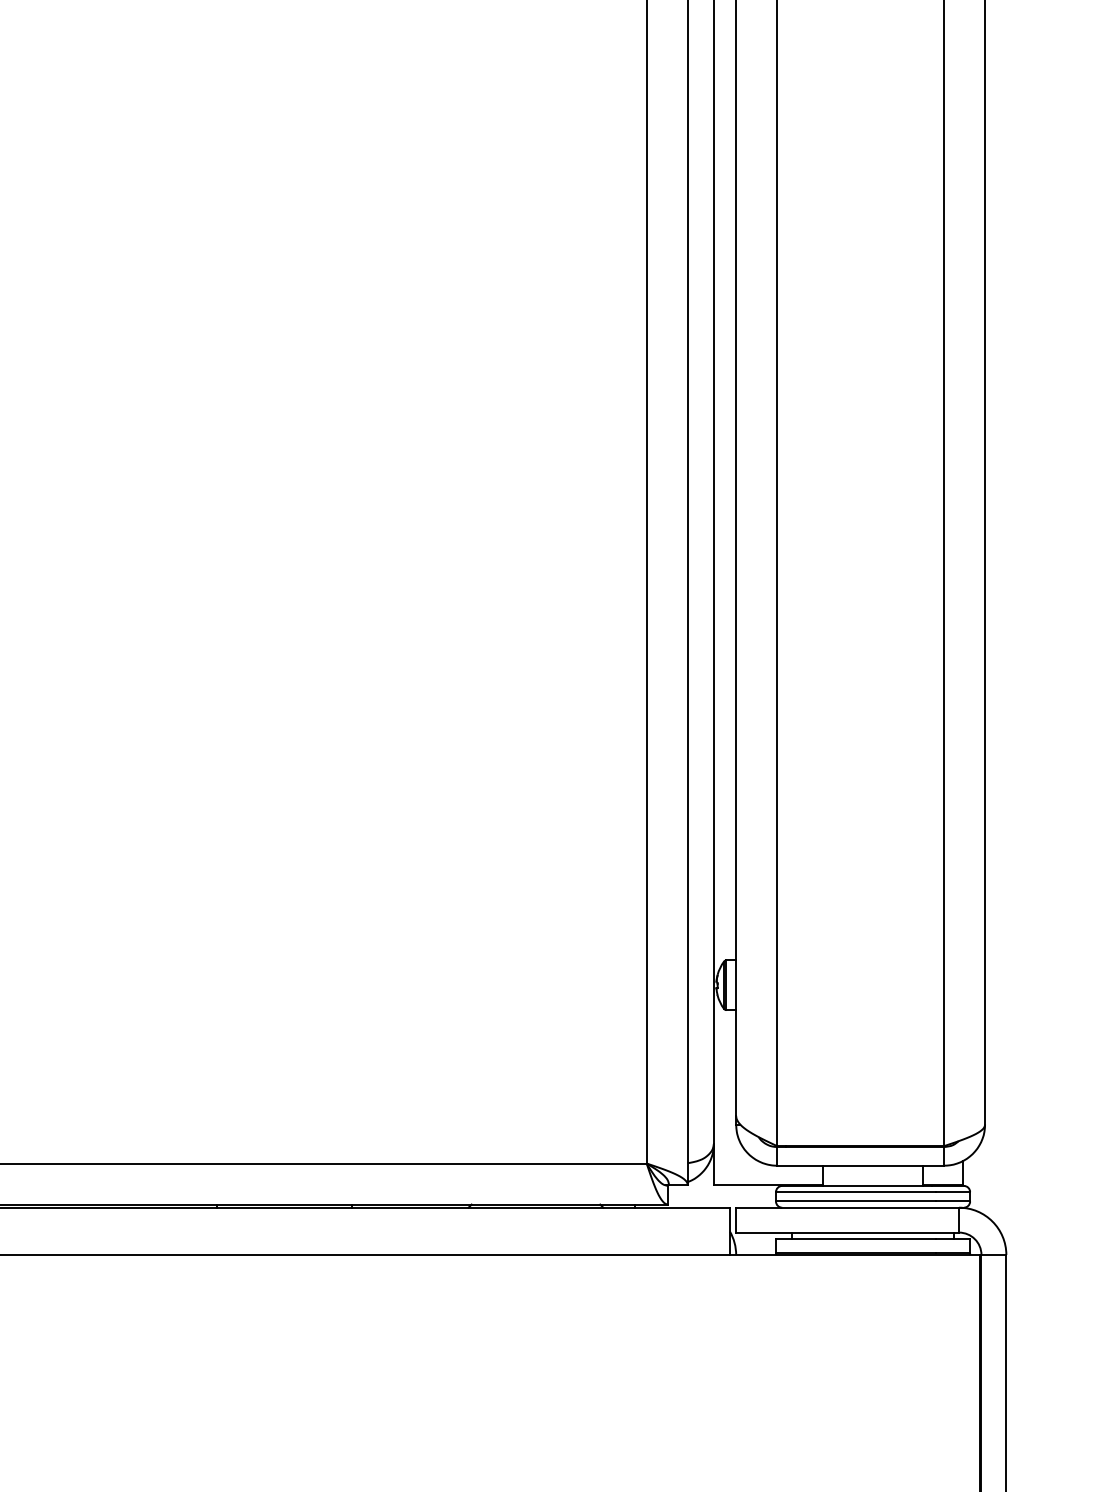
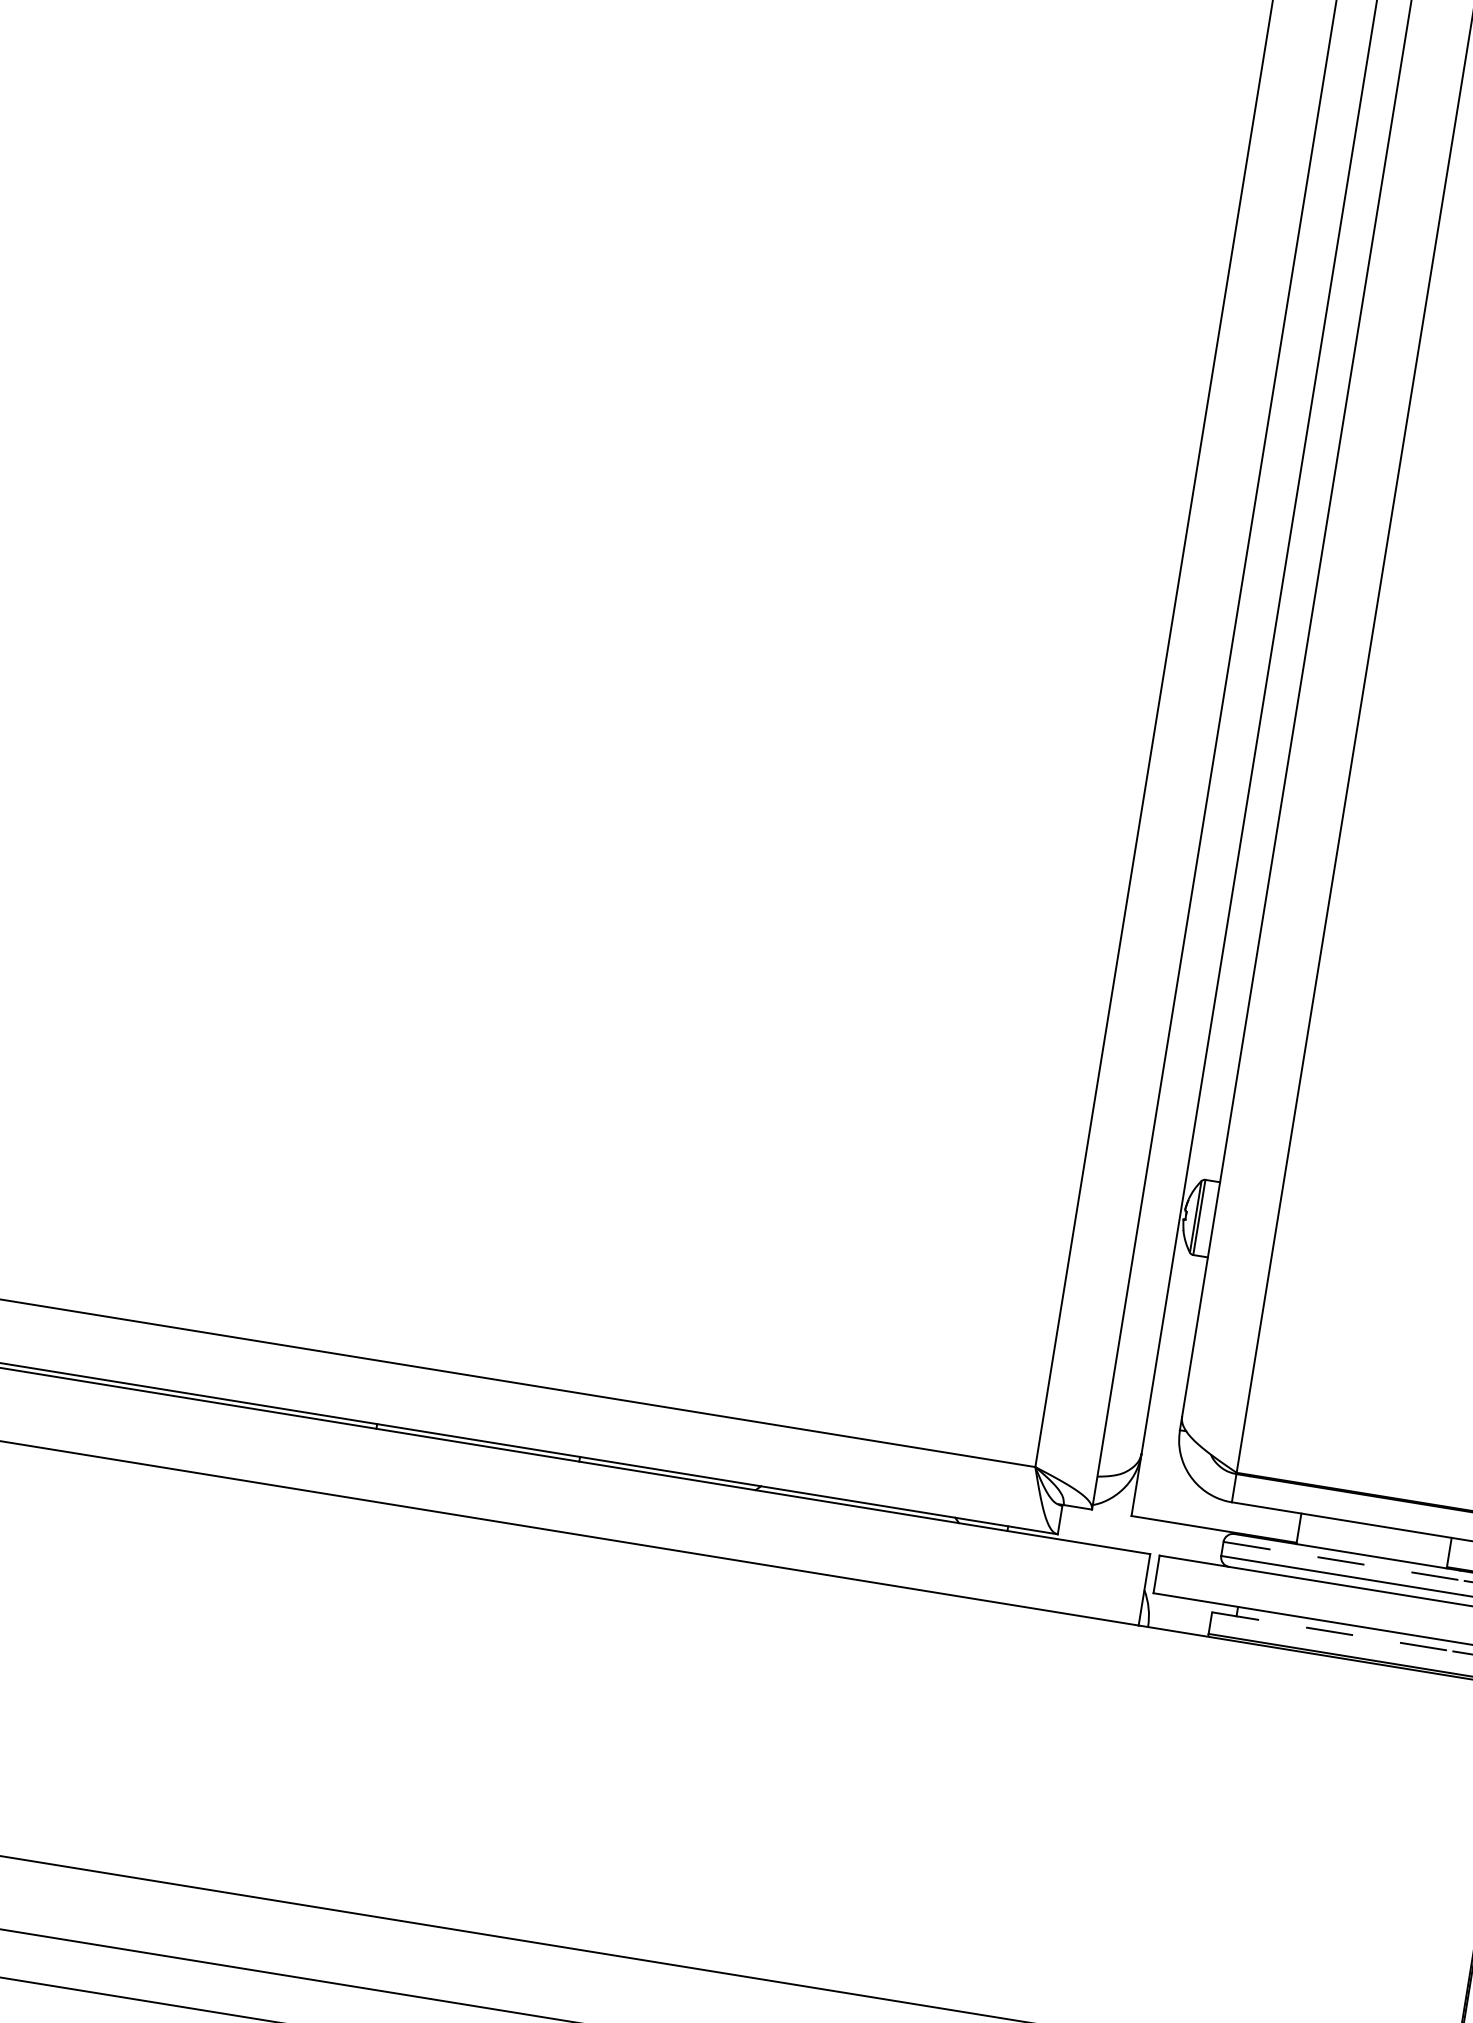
line: (855, 1192) -> (1343, 1561), solid -> dashed
line: (855, 1238) -> (1332, 1631), solid -> dashed

